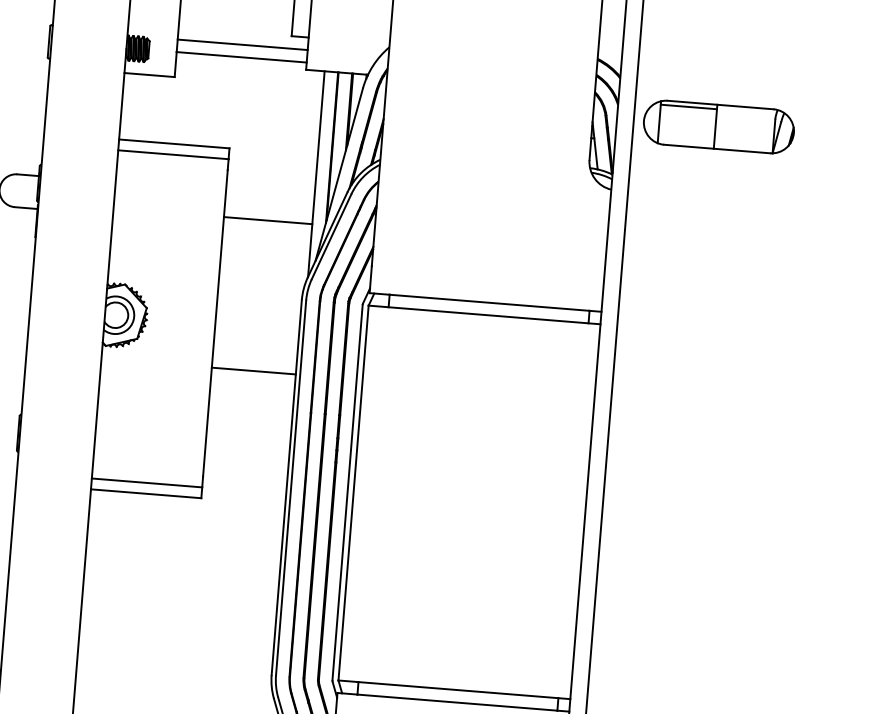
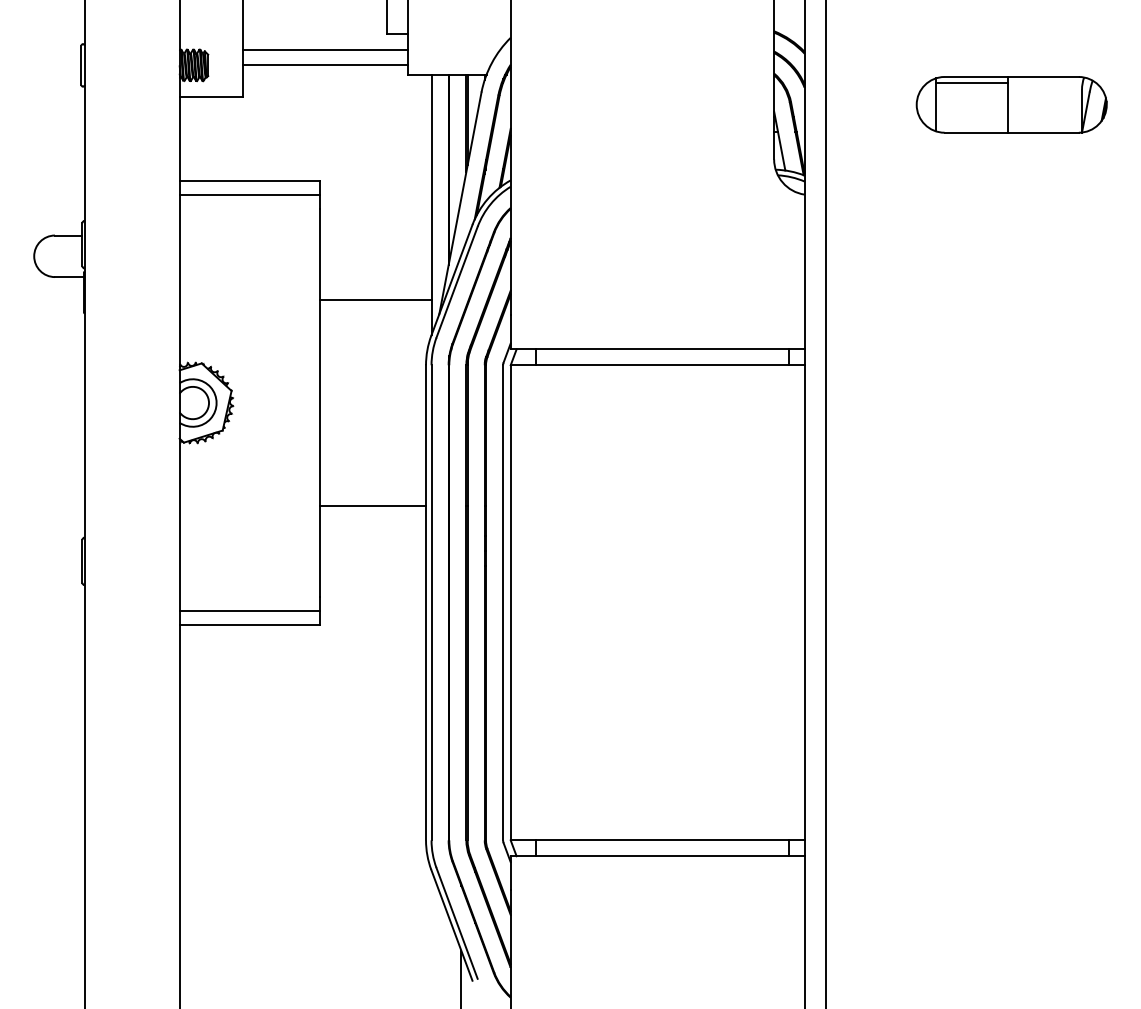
part: (718, 126) -> (1011, 104), moved
line: (268, 220) -> (375, 300), moved
line: (253, 371) -> (372, 506), moved

